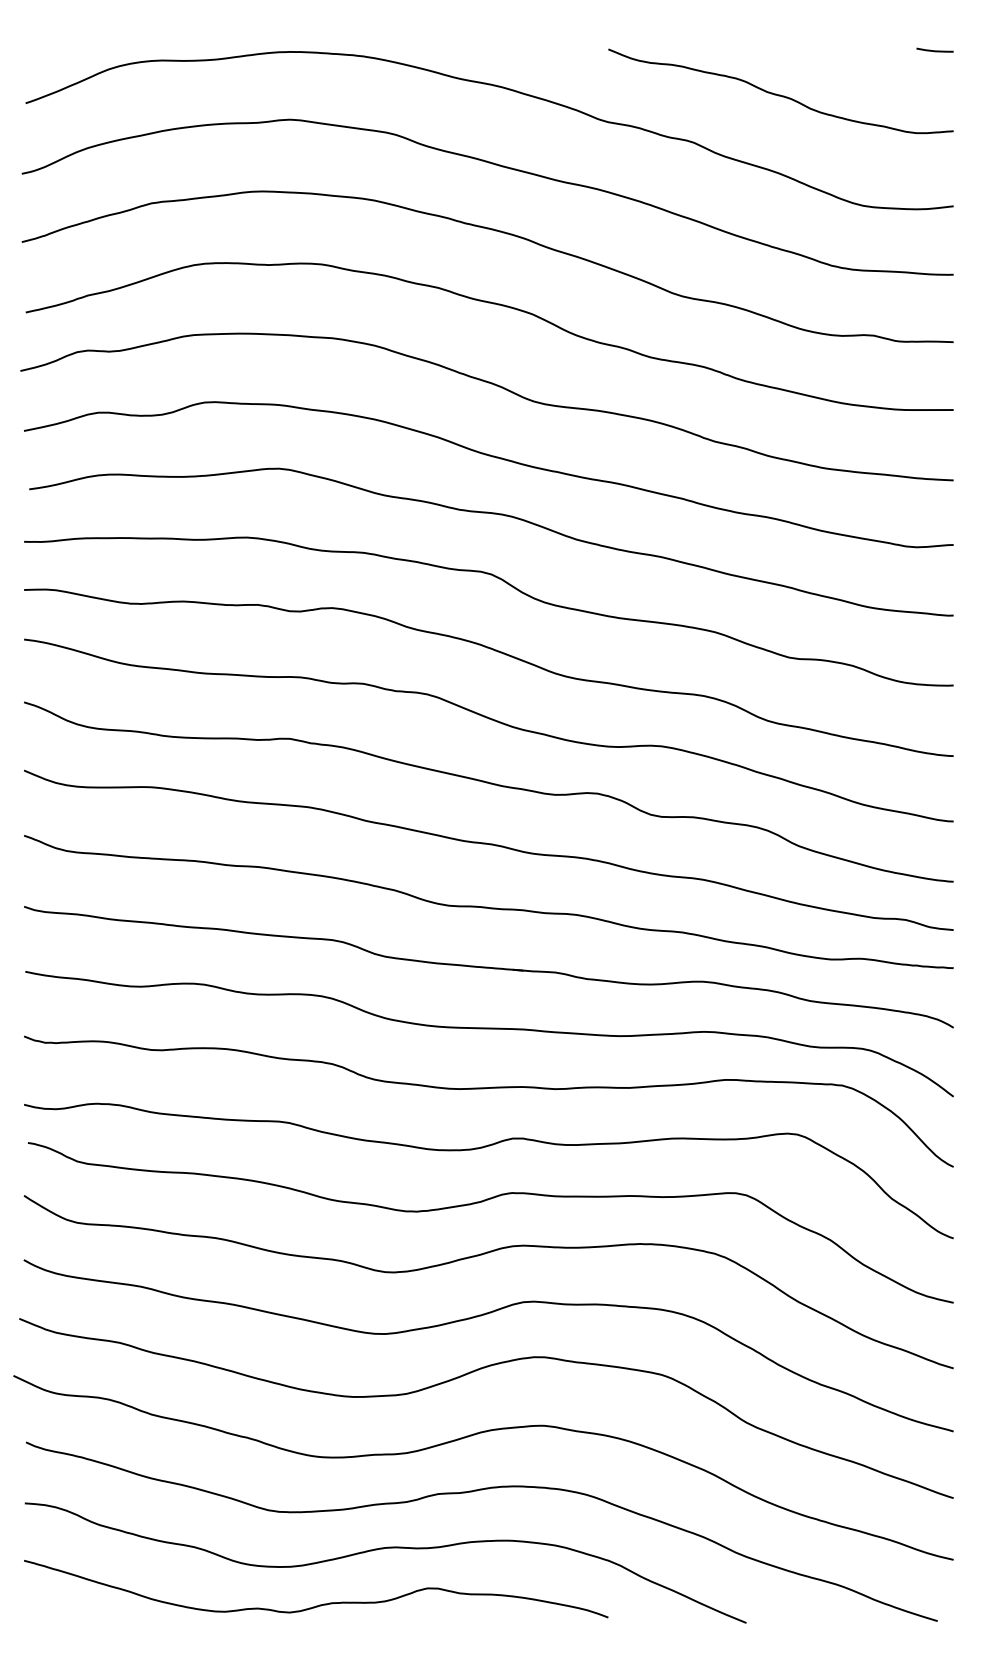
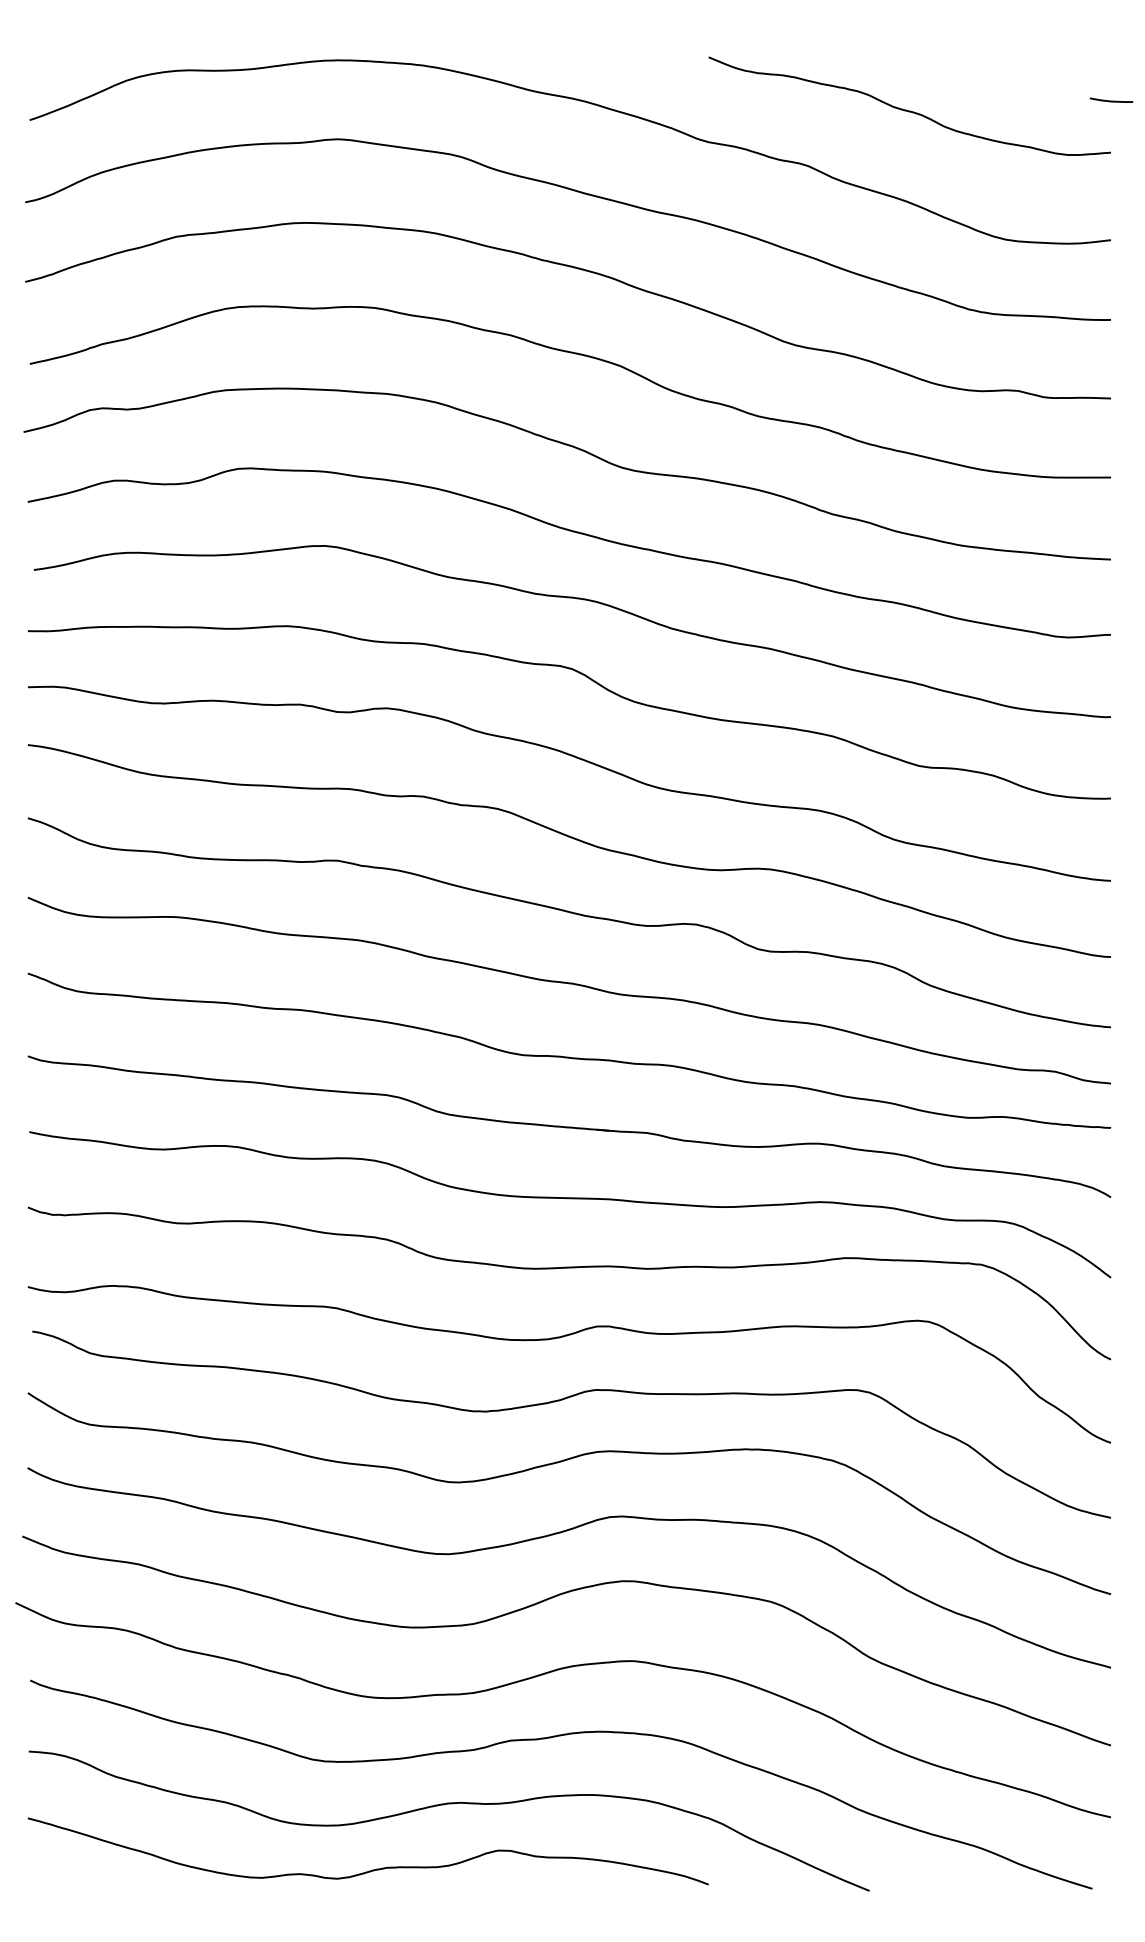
line: (934, 50) -> (1110, 100), moved

